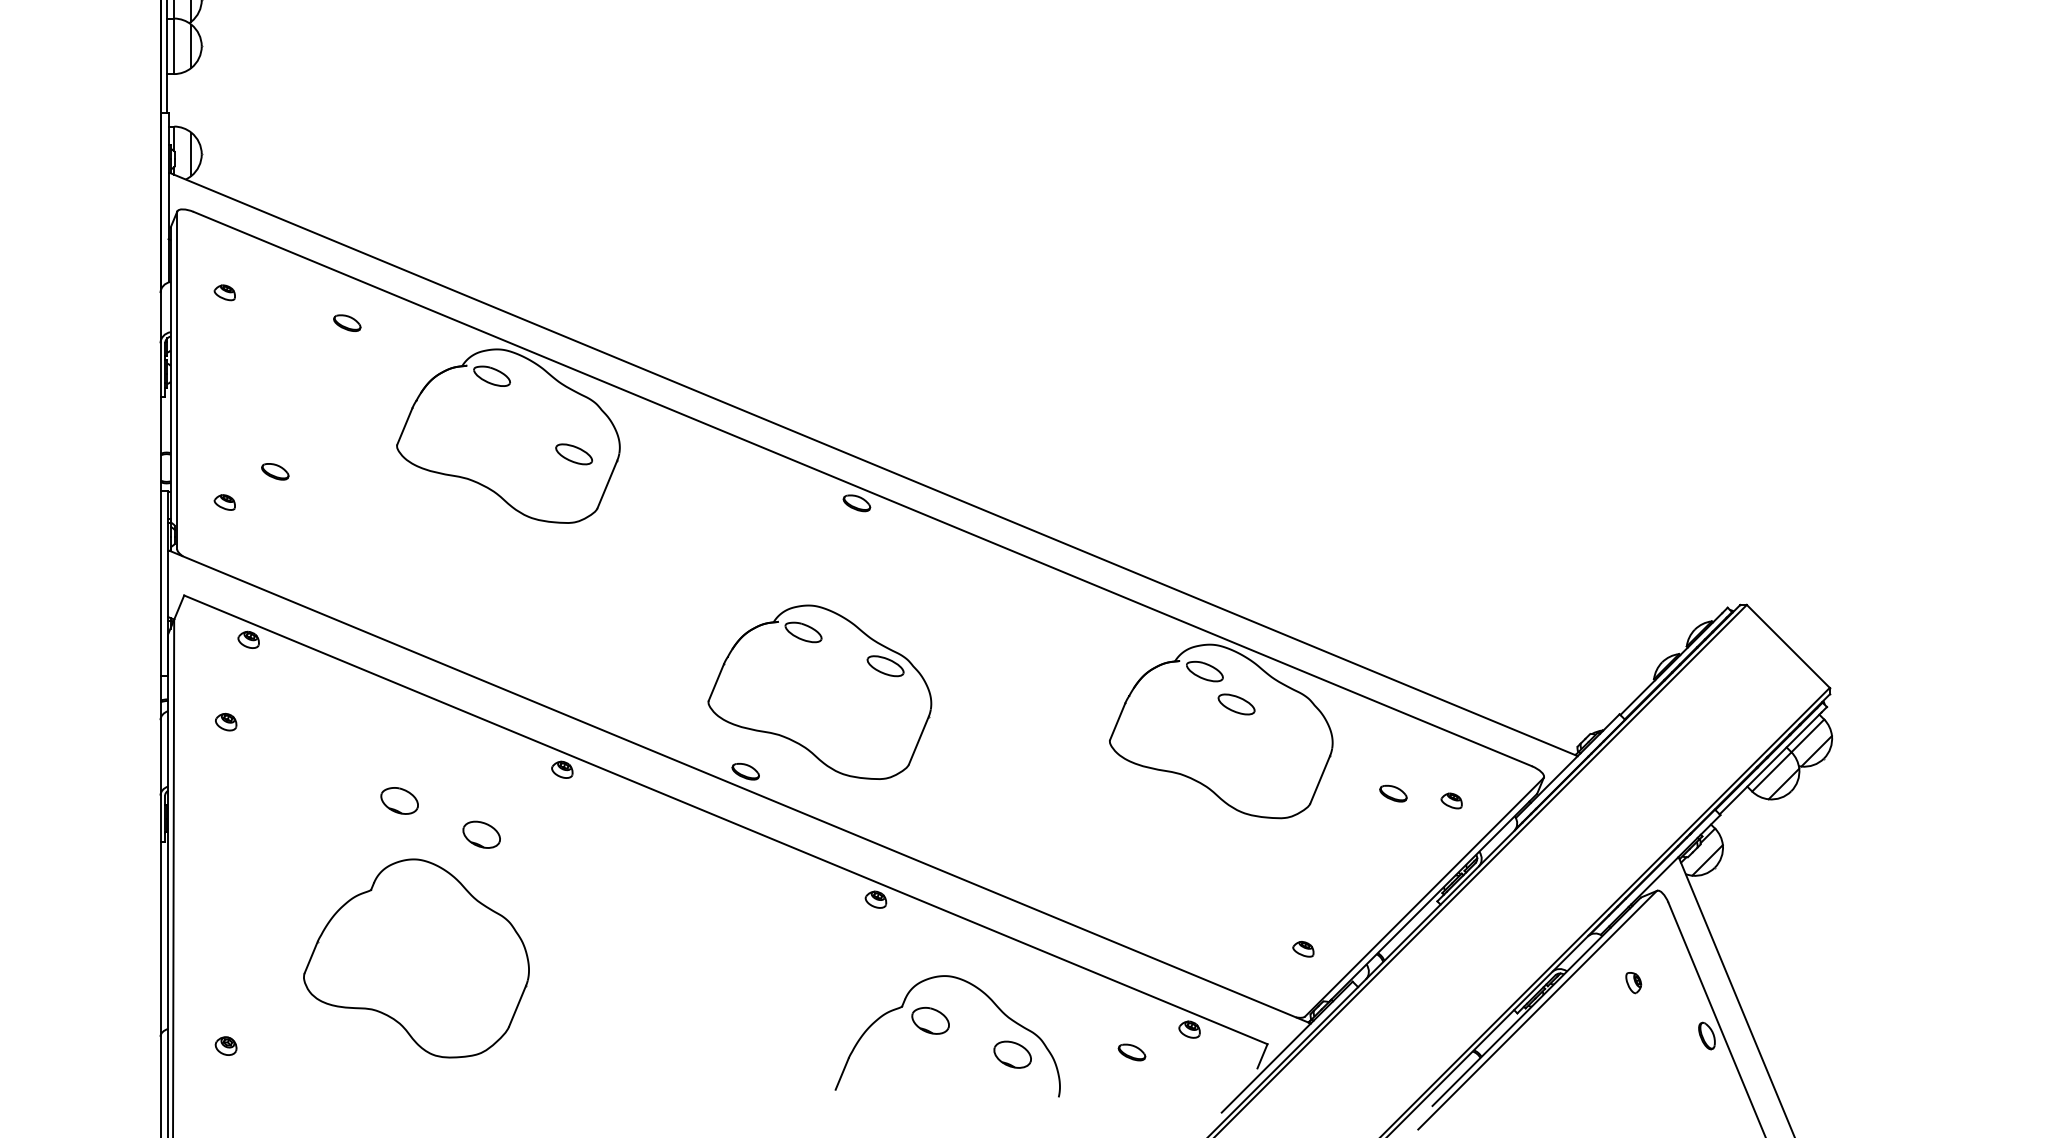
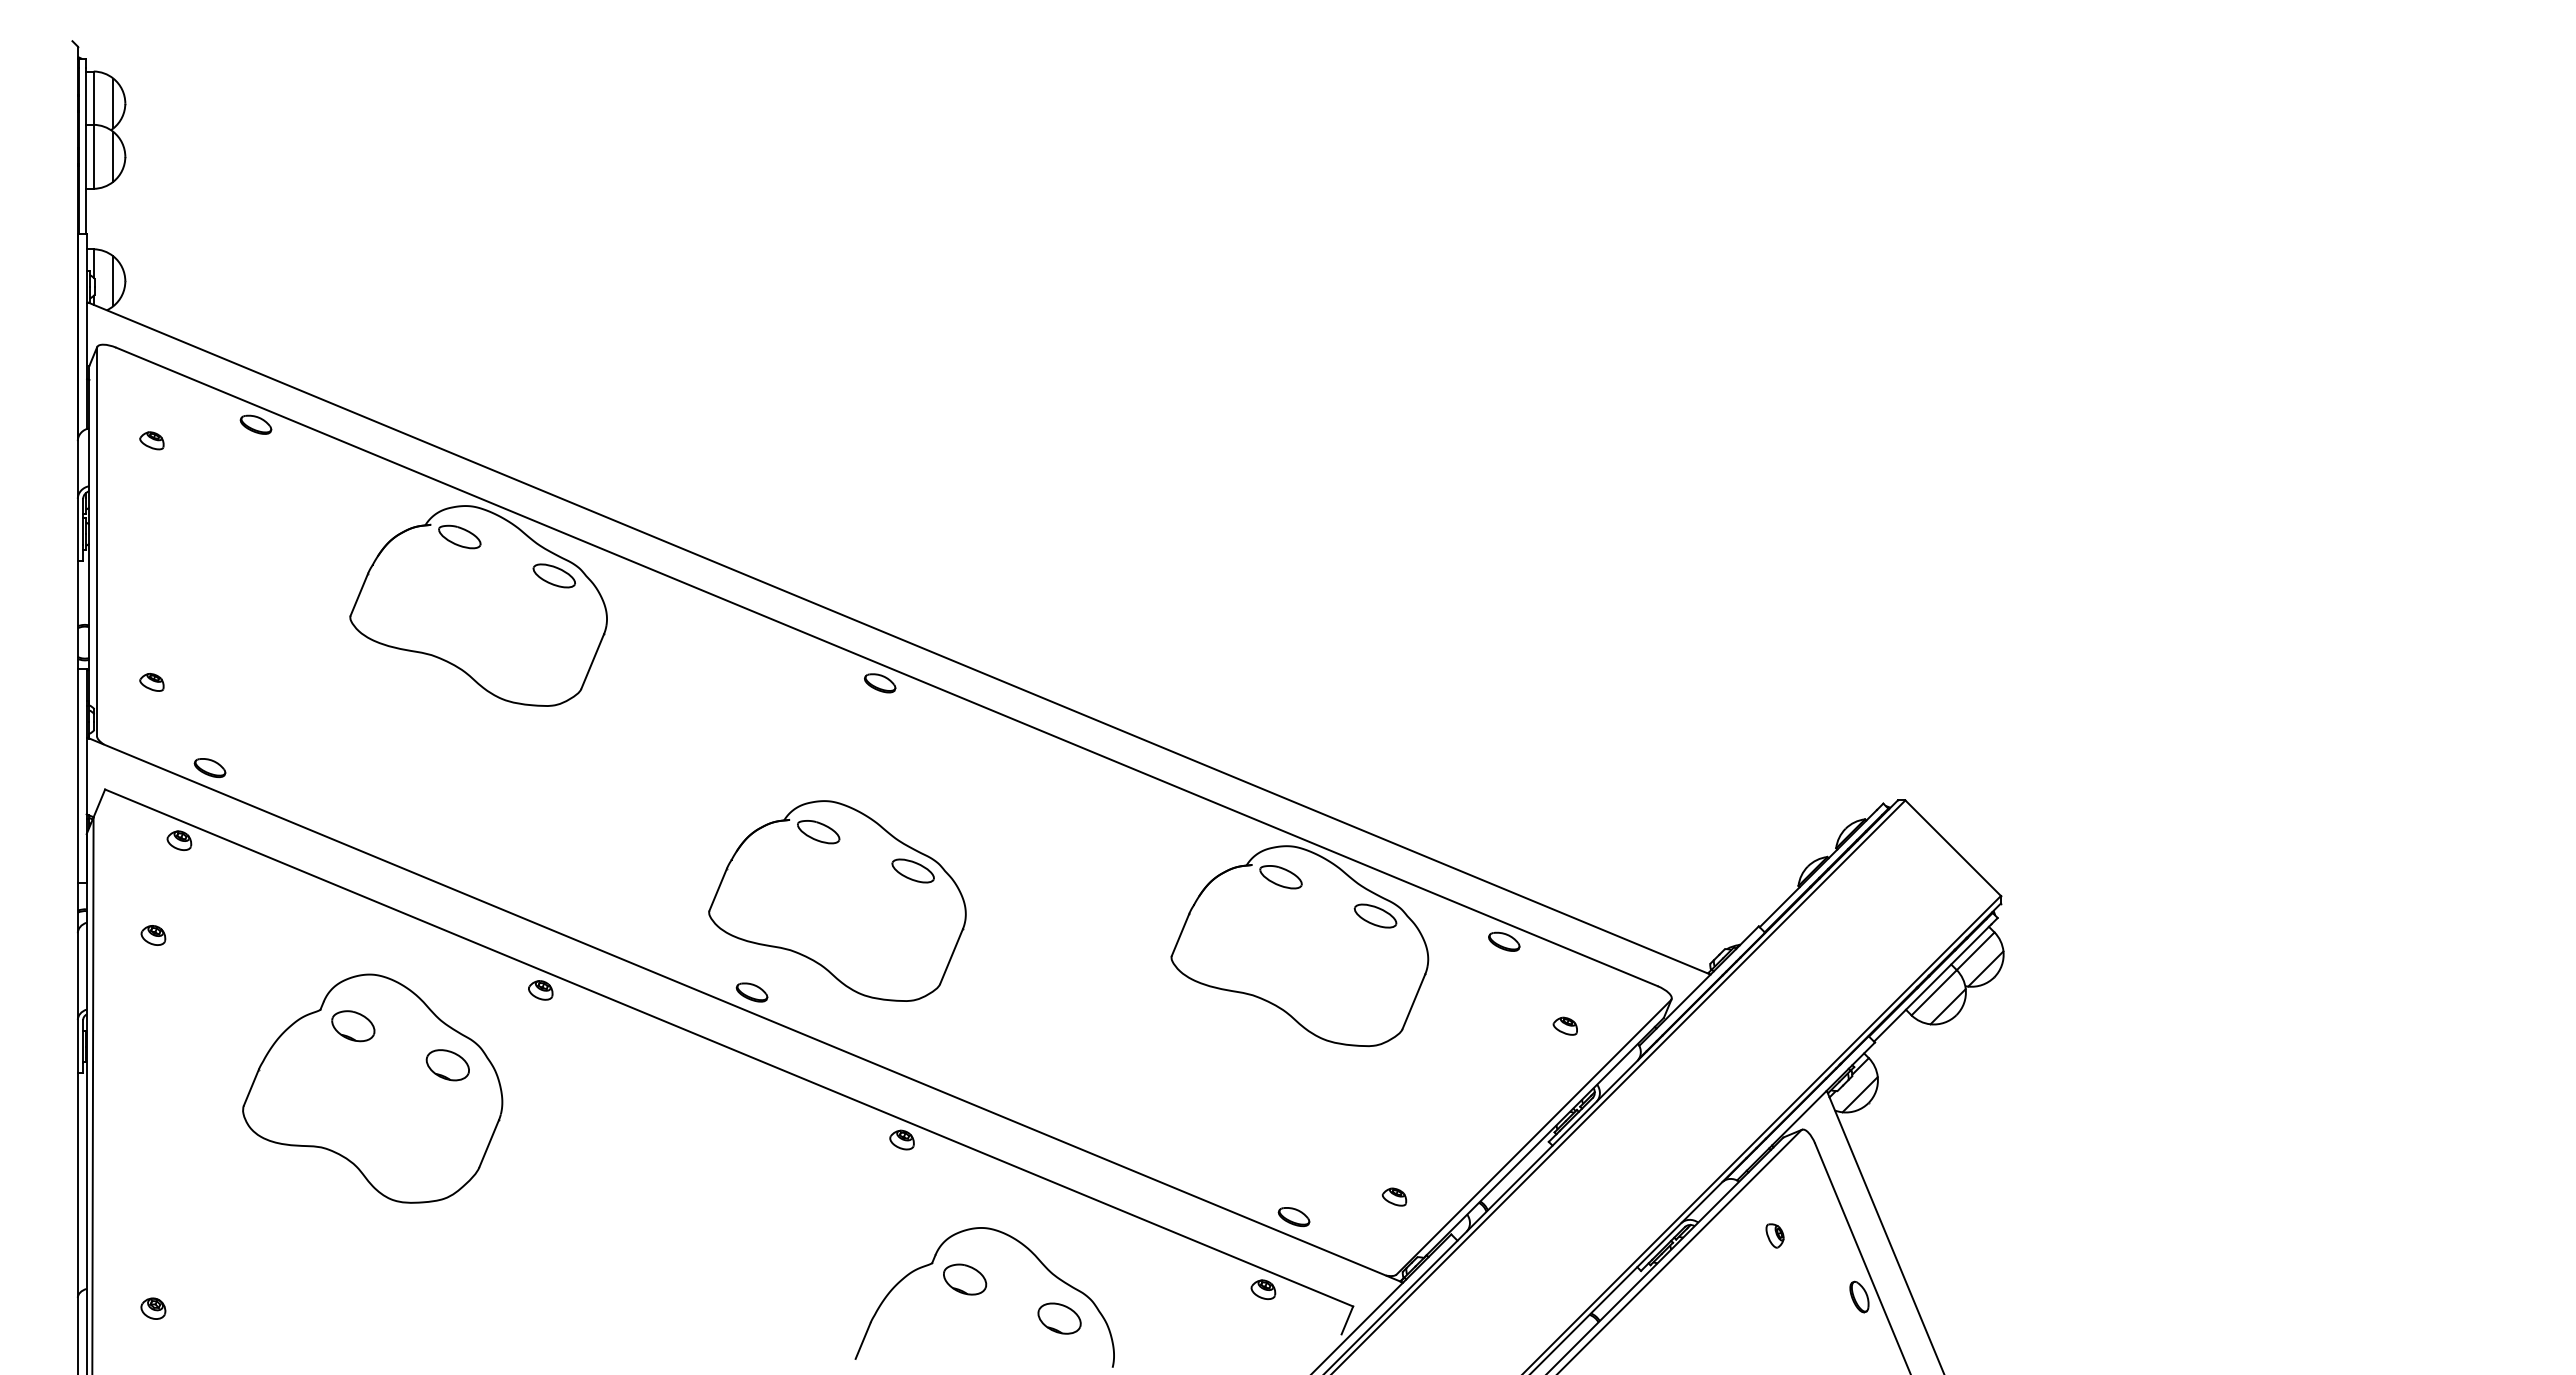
part: (346, 322) -> (255, 424), moved
part: (573, 453) -> (553, 575), moved
part: (274, 472) -> (209, 768), moved
part: (1236, 703) -> (1375, 915), moved
part: (1393, 793) -> (1504, 941), moved
part: (416, 958) -> (372, 1088), moved
part: (1131, 1052) -> (1293, 1217), moved

